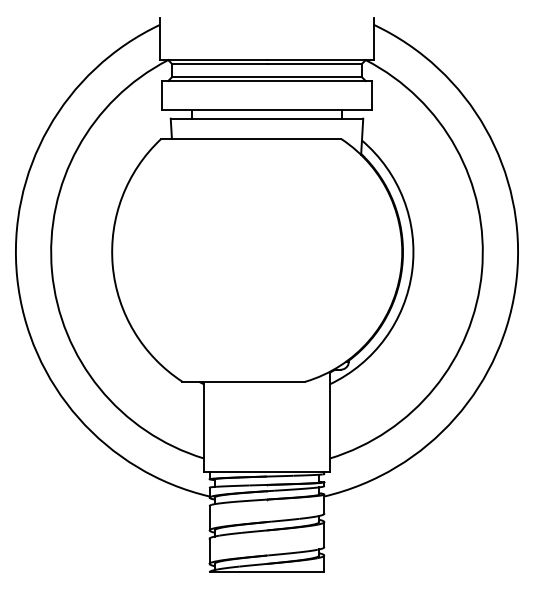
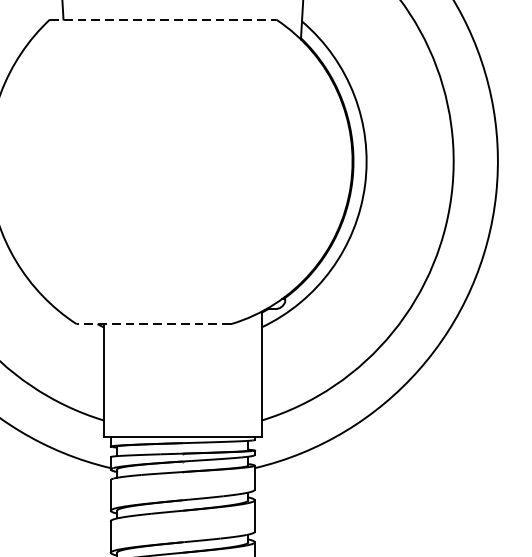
line: (251, 139) -> (163, 20), solid -> dashed
line: (243, 381) -> (153, 323), solid -> dashed

